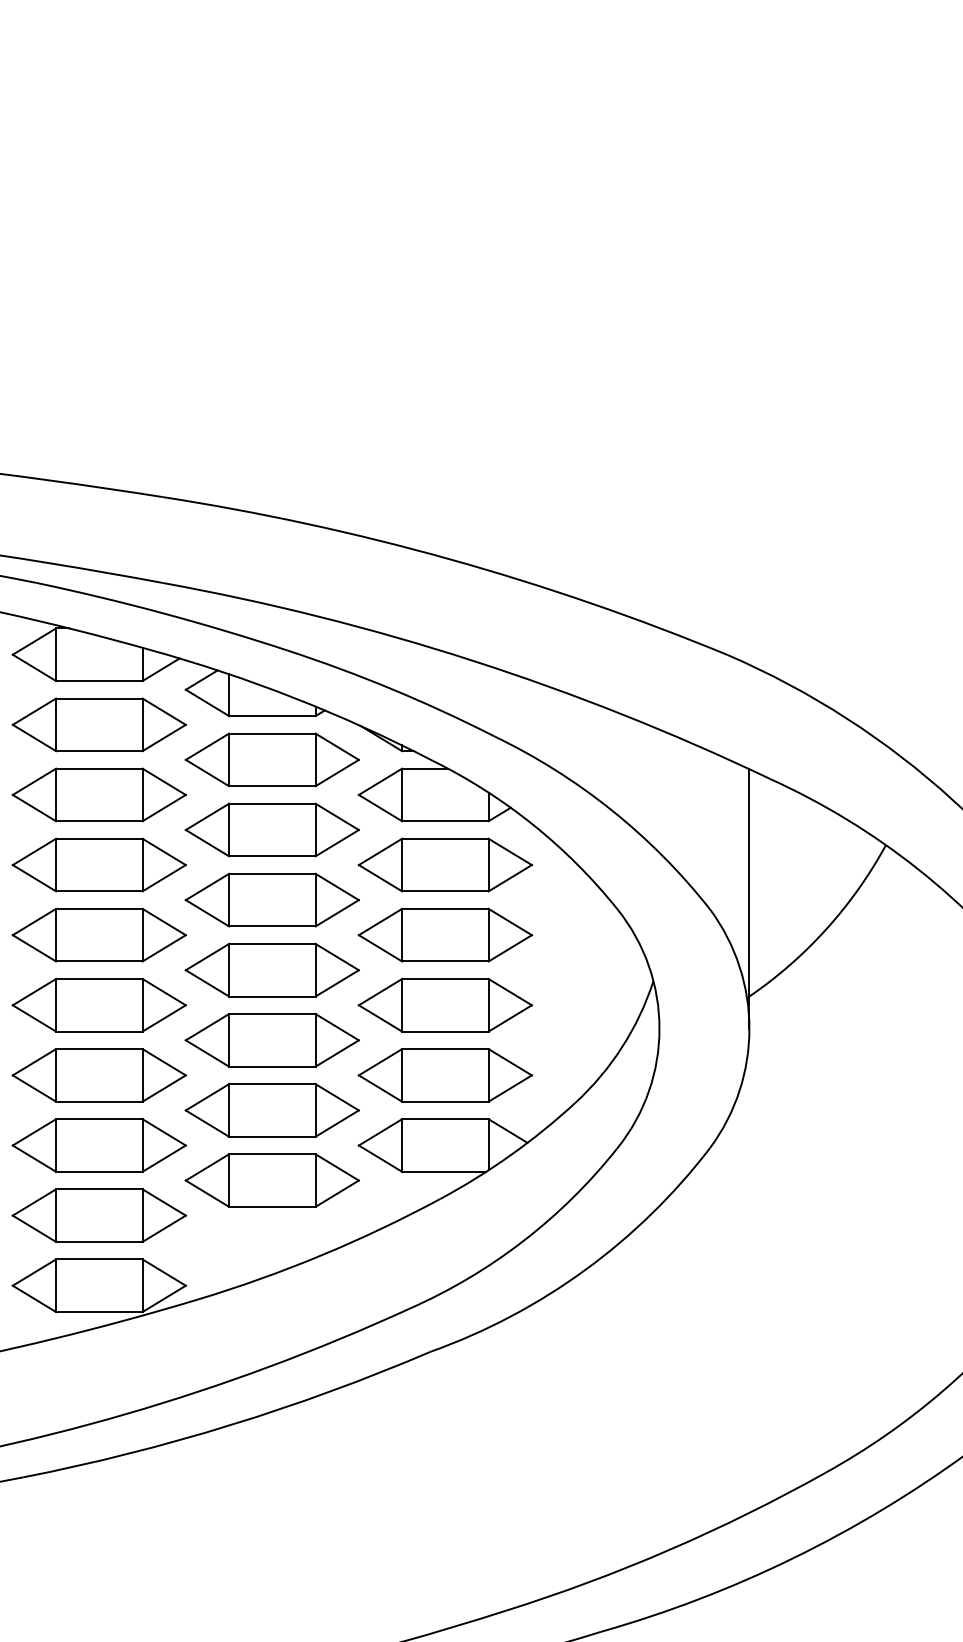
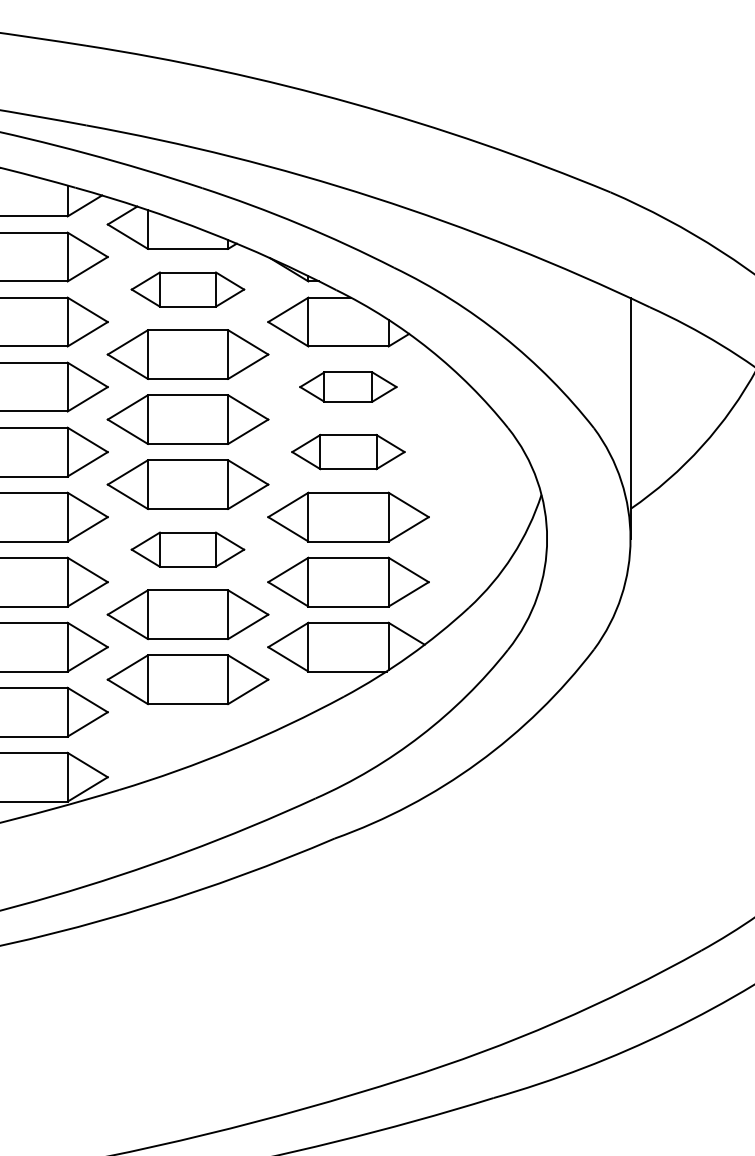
part: (271, 759) -> (187, 289), size x0.7
part: (444, 864) -> (347, 386), size x0.6
part: (444, 934) -> (347, 451), size x0.7
part: (271, 1040) -> (187, 549), size x0.7

